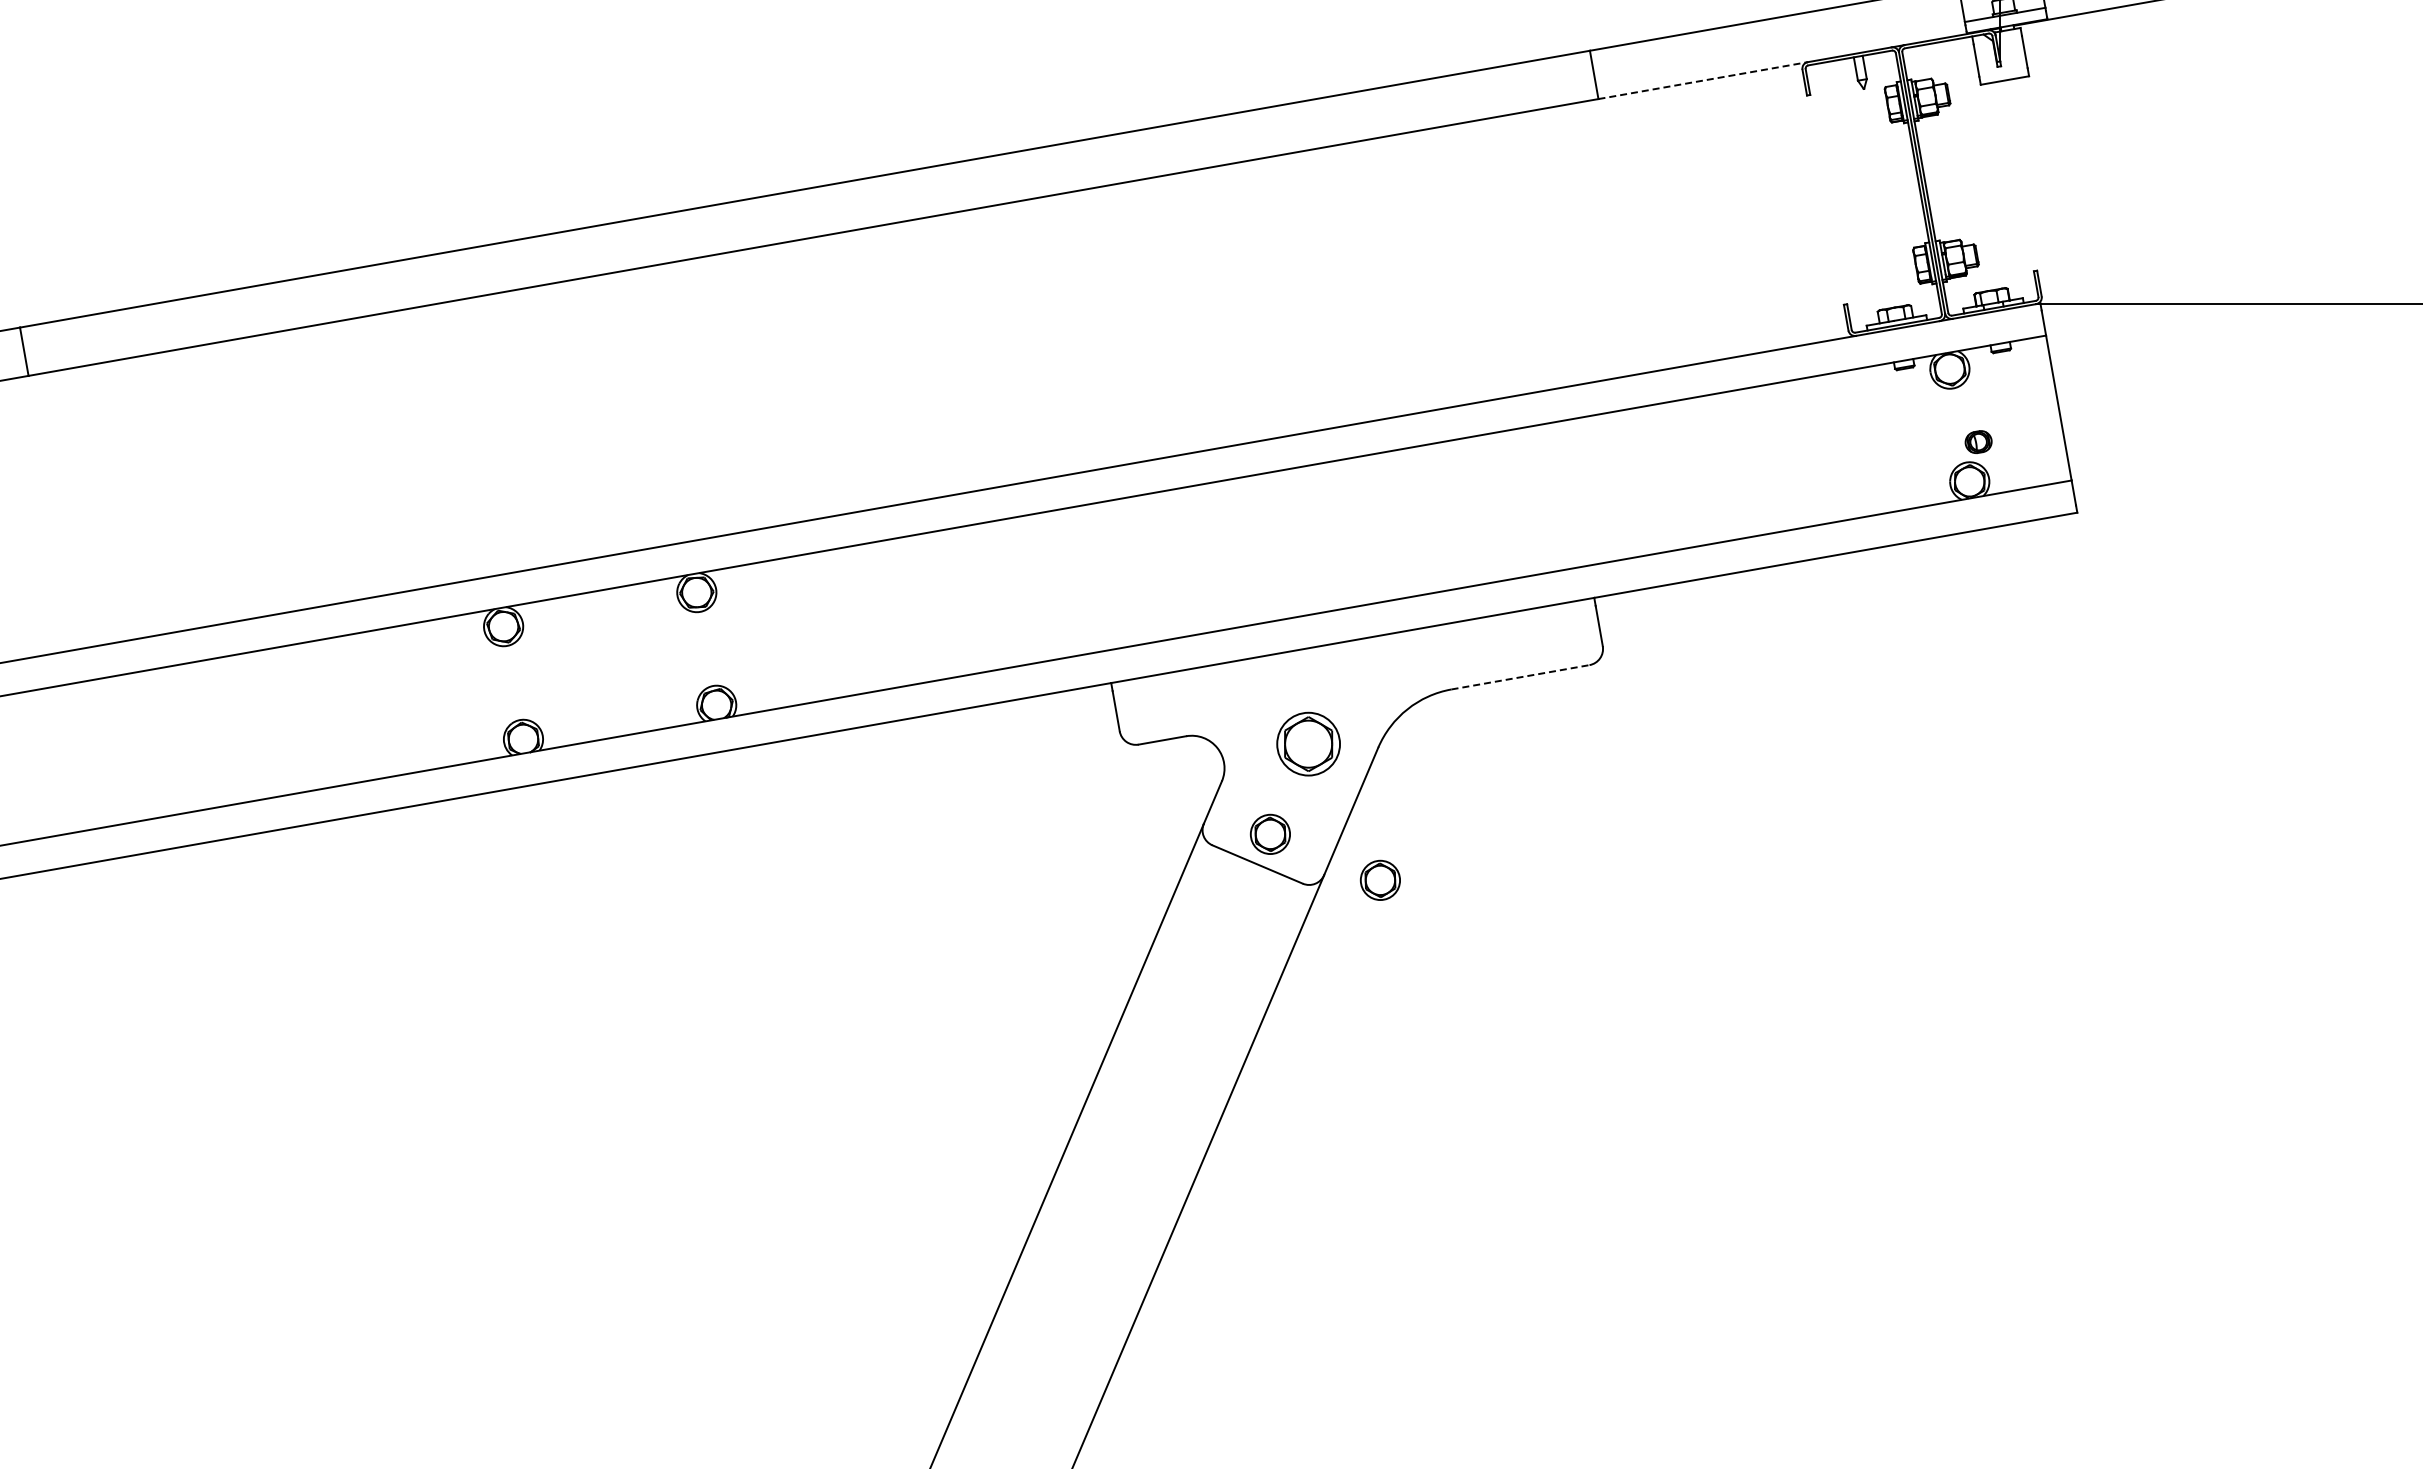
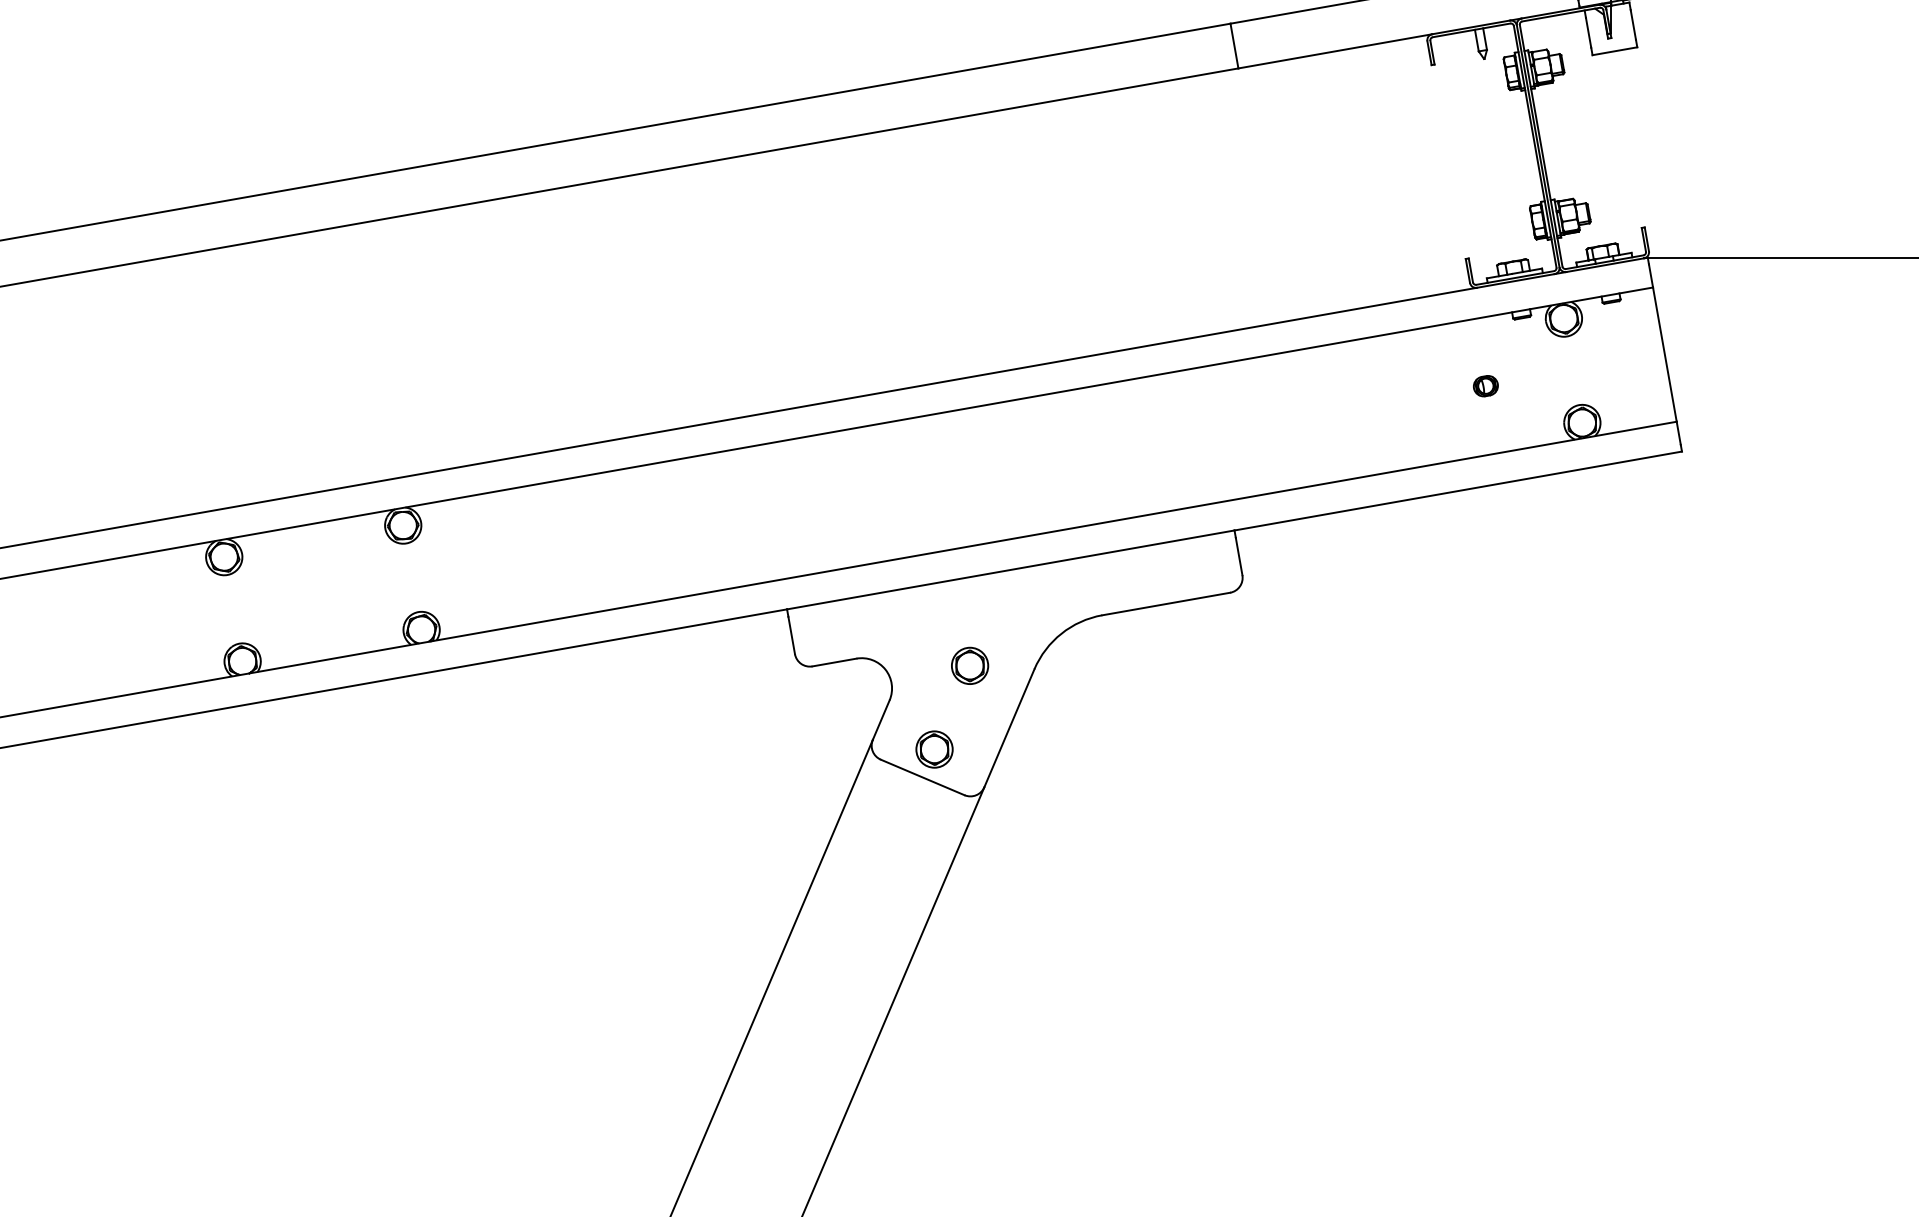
line: (1703, 80) -> (1335, 51), dashed -> solid
part: (1978, 441) -> (1485, 385), moved
line: (1521, 677) -> (1167, 604), dashed -> solid
part: (1308, 743) -> (969, 665), size x0.62
part: (1379, 879) -> (1035, 791), removed

